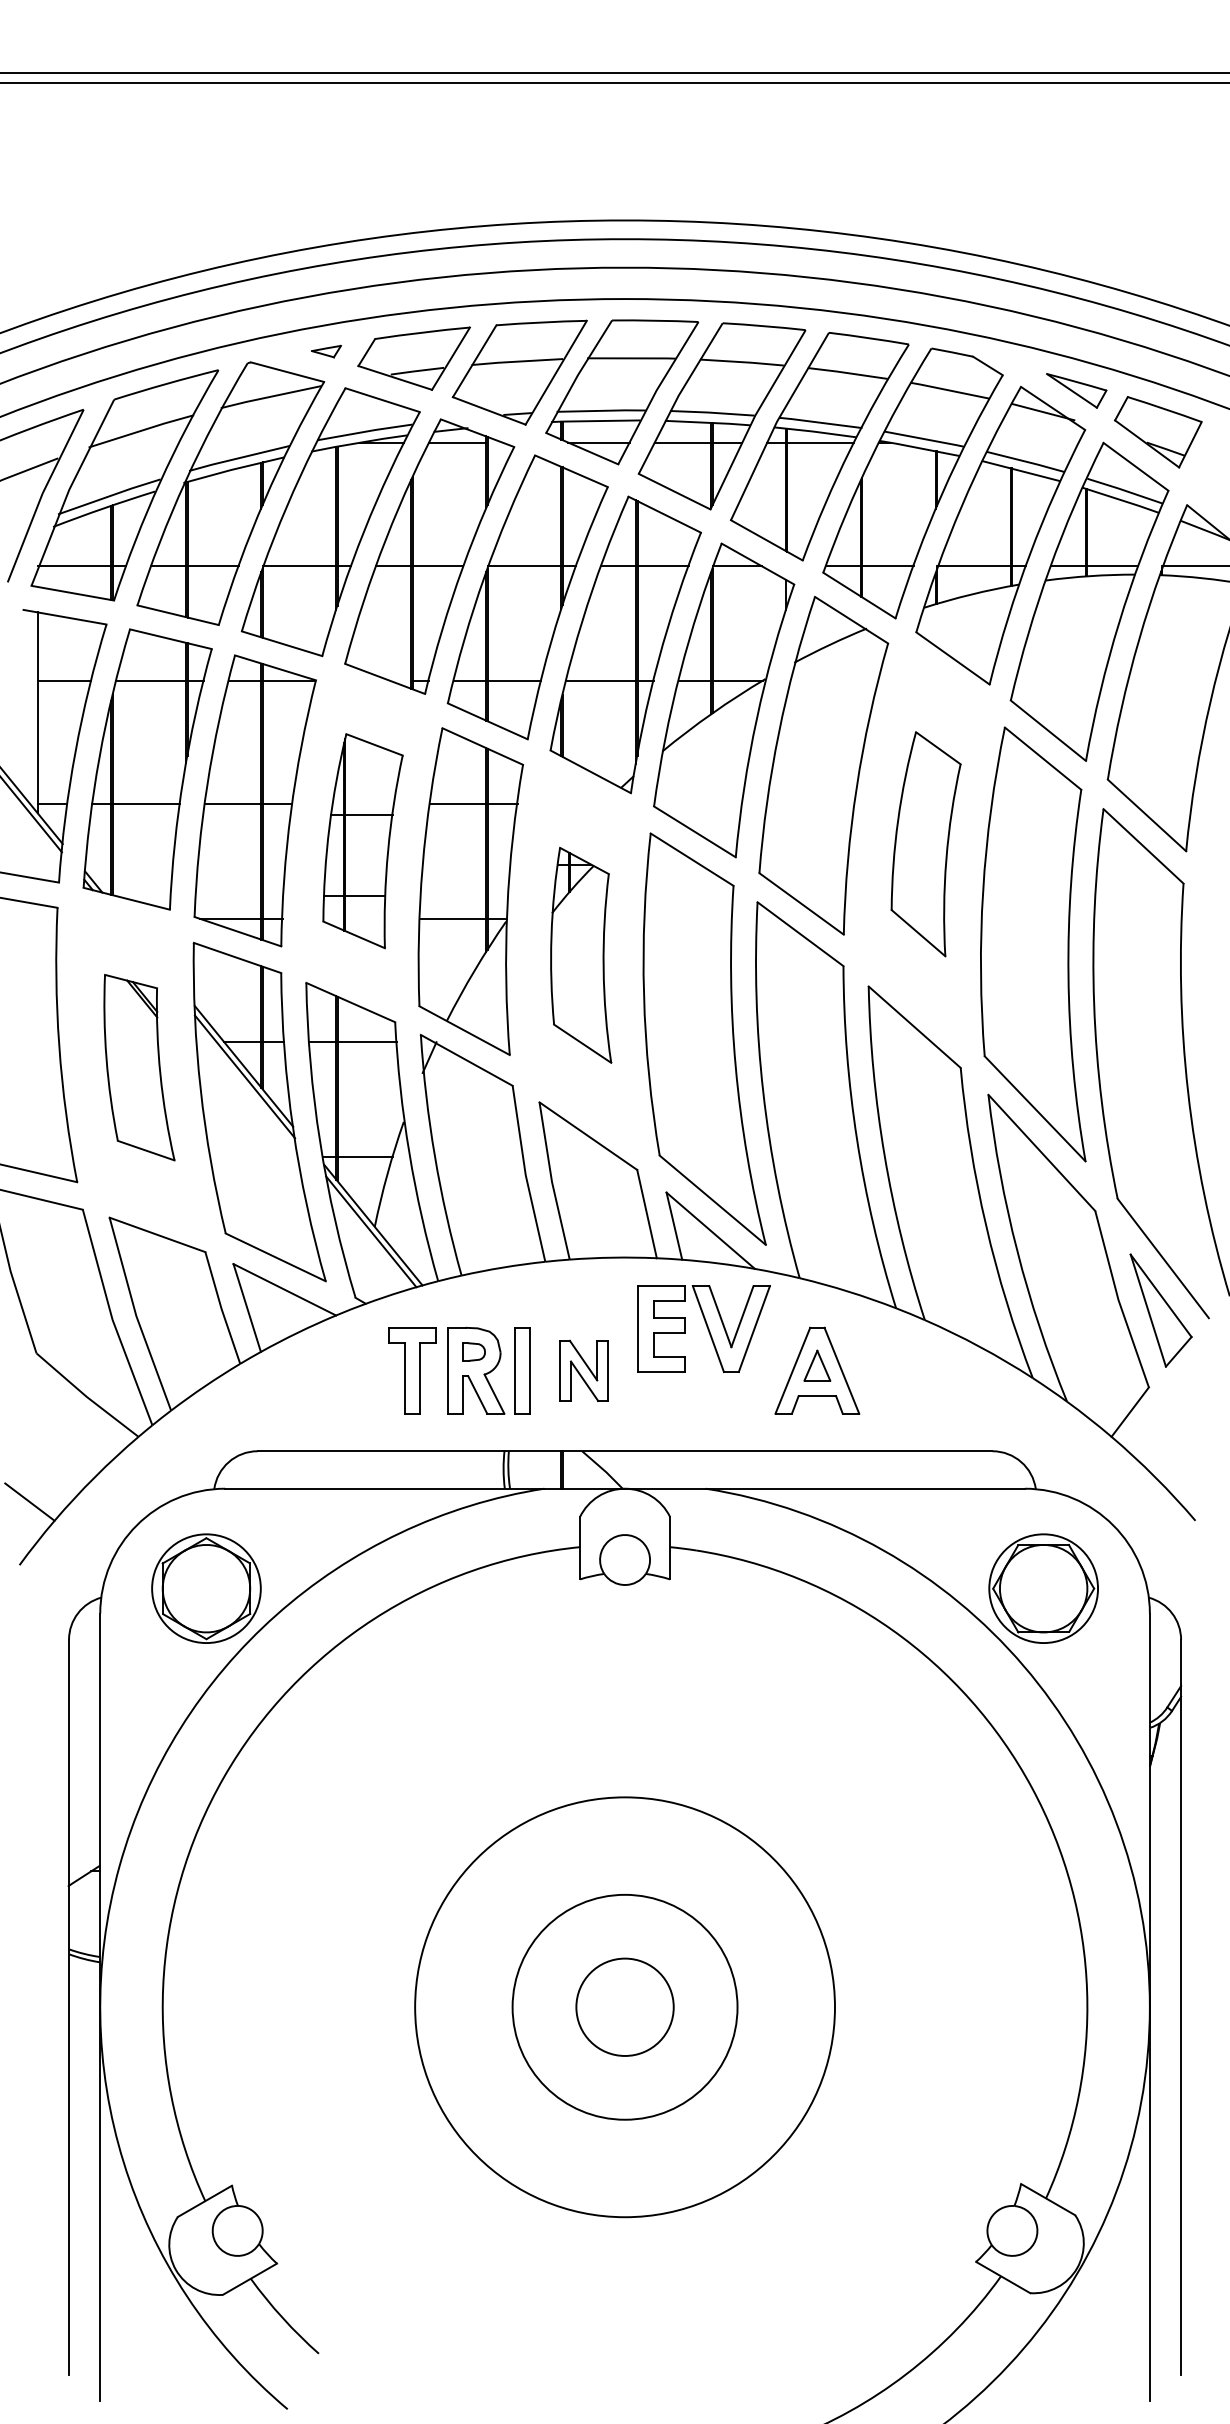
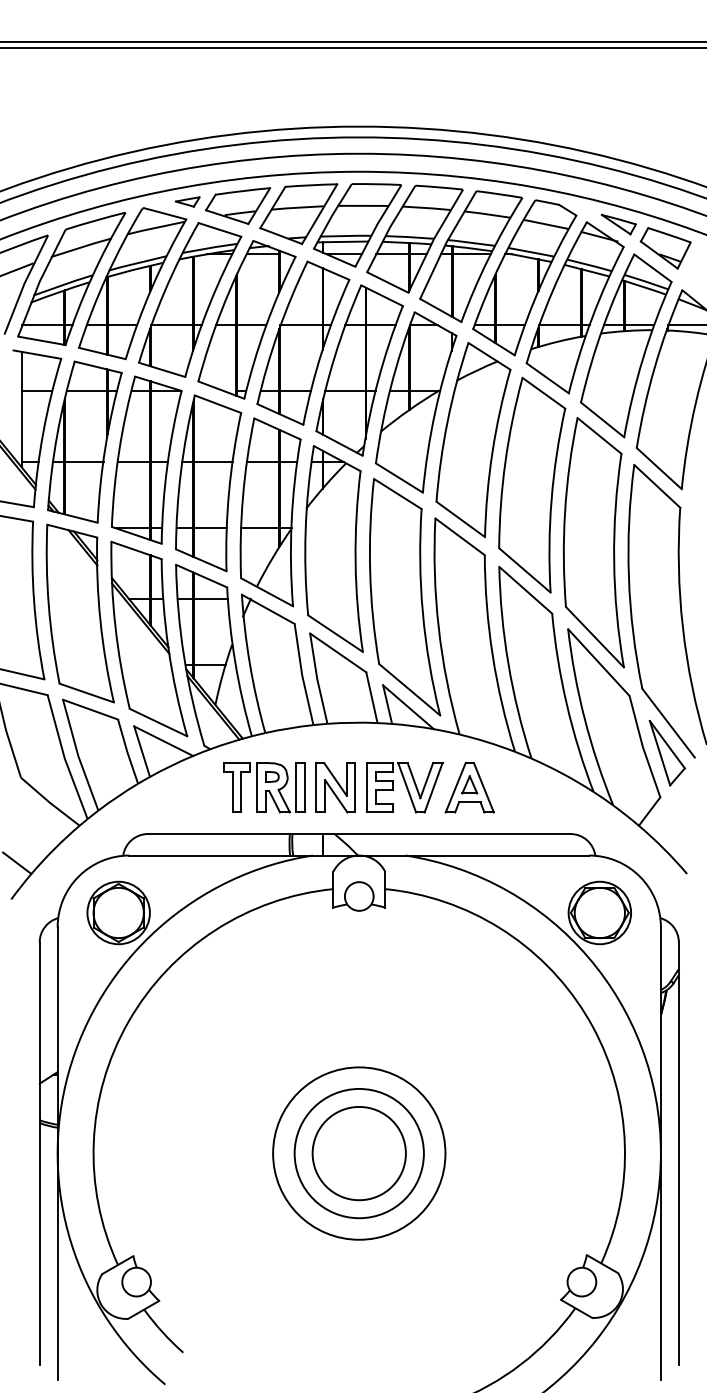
part: (326, 350) -> (187, 201), size x1.43
part: (362, 841) -> (208, 483), size x1.43
part: (926, 843) -> (532, 484), size x1.67
part: (580, 954) -> (333, 548), size x1.67
part: (138, 1067) -> (79, 613), size x1.67
part: (703, 1328) -> (404, 787), moved
part: (583, 1370) -> (335, 787), size x1.43
circle: (623, 2007) -> (358, 1153), size x1.67
circle: (625, 2007) -> (359, 1153), size x0.71

